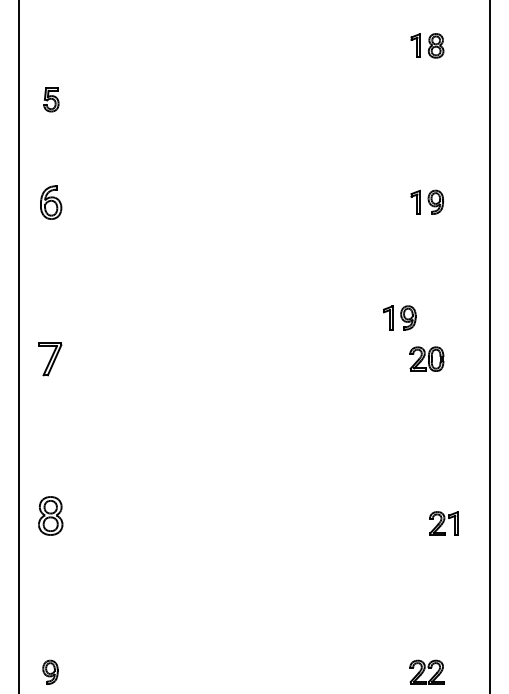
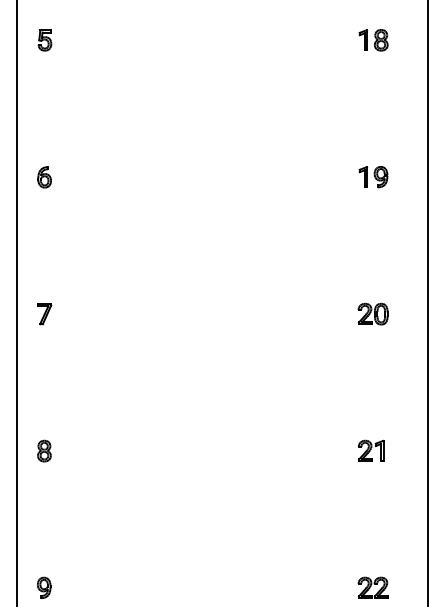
part: (50, 99) -> (44, 40), moved
part: (50, 202) -> (44, 177), size x0.71
part: (399, 318) -> (349, 278), removed
part: (50, 359) -> (44, 314), size x0.71
part: (50, 515) -> (44, 450), size x0.62
part: (444, 523) -> (371, 450), moved

